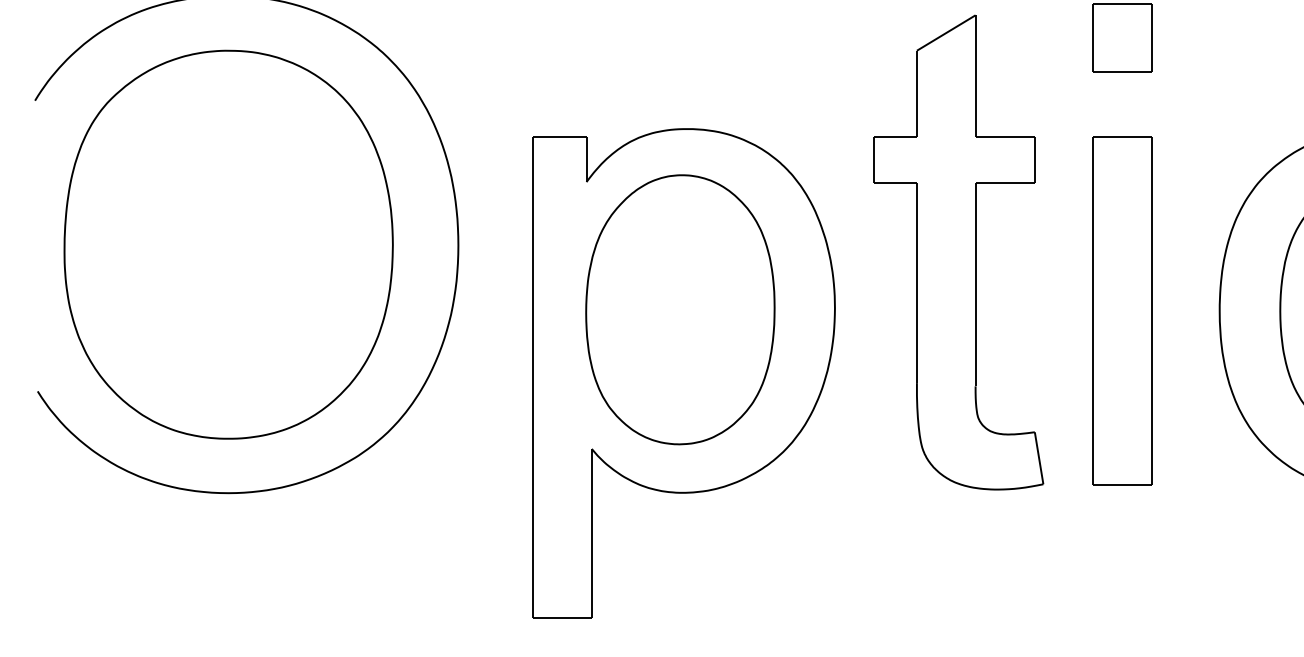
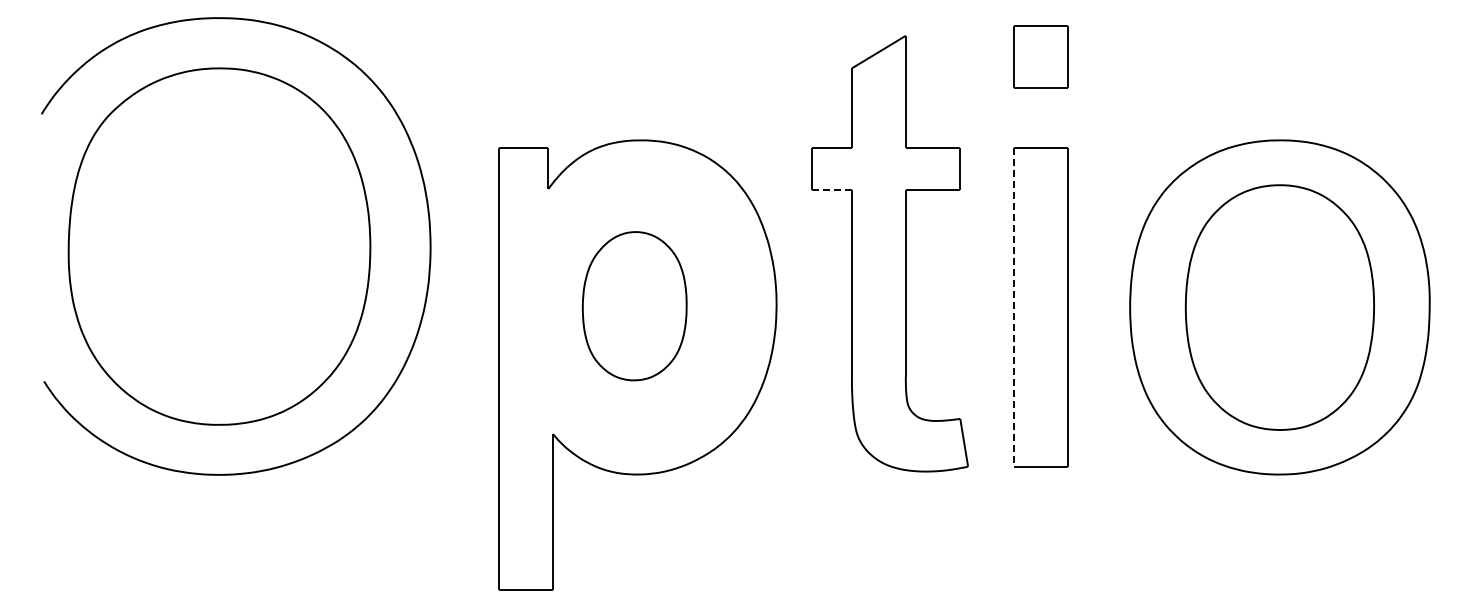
line: (895, 182) -> (832, 189), solid -> dashed
part: (680, 308) -> (634, 305), size x0.6
line: (1092, 311) -> (1013, 307), solid -> dashed

